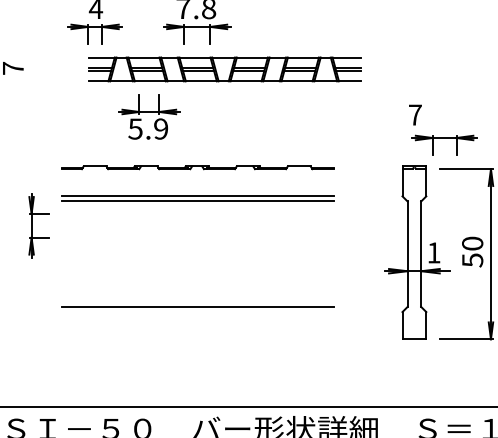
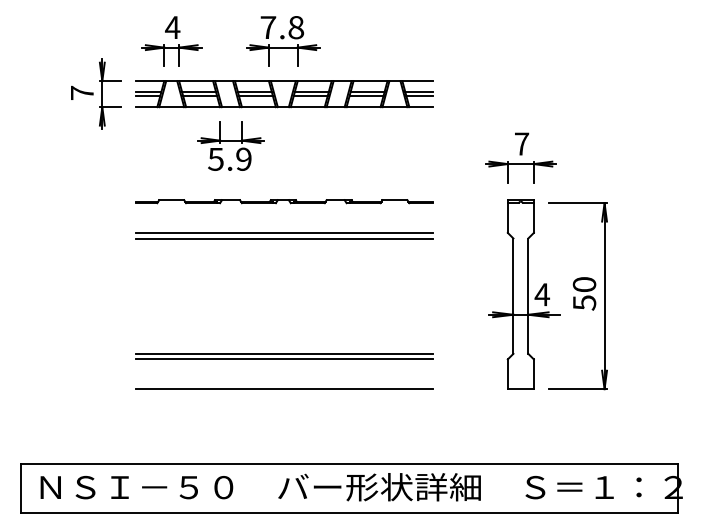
part: (224, 69) -> (284, 94), moved
part: (444, 138) -> (520, 164), moved
part: (31, 225) -> (102, 93), moved
text: (434, 252) -> (542, 294), 1 -> 4
line: (198, 312) -> (284, 359), added
line: (198, 339) -> (284, 389), added

